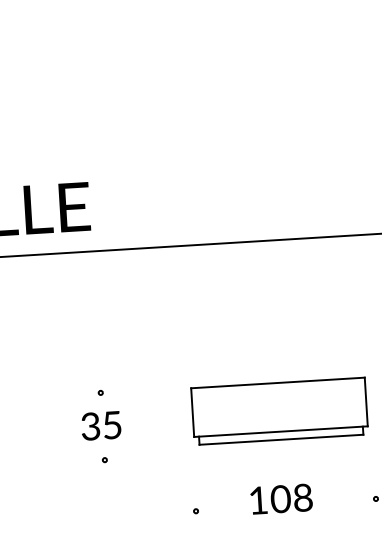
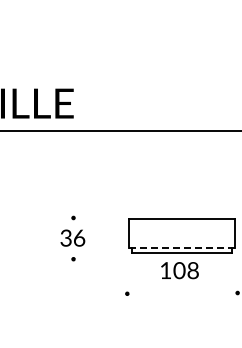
text: (112, 424) -> (79, 237), 5 -> 6
line: (279, 431) -> (181, 248), solid -> dashed
text: (280, 498) -> (179, 270), moved

